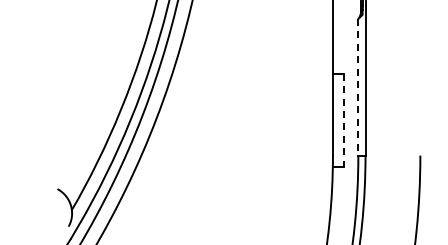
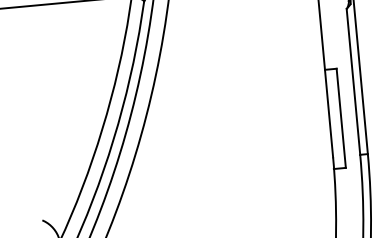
line: (358, 87) -> (353, 82), dashed -> solid
line: (343, 120) -> (340, 118), dashed -> solid

